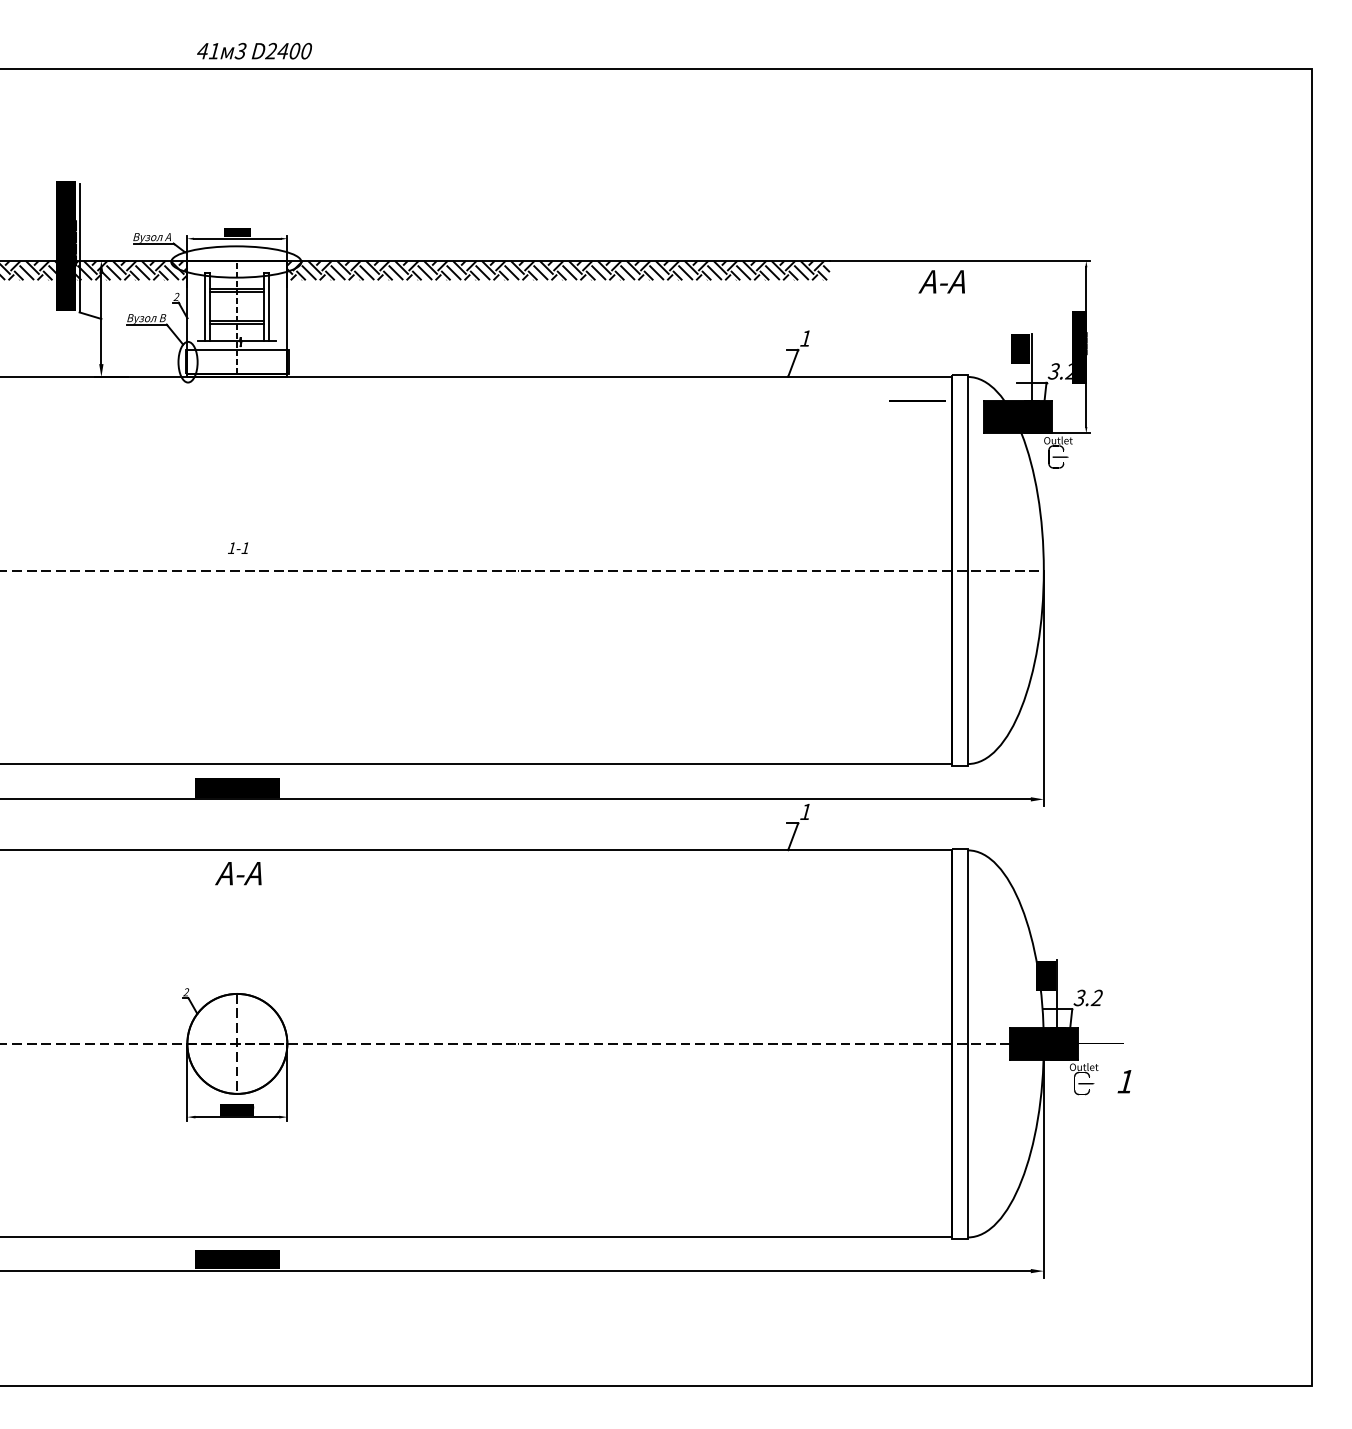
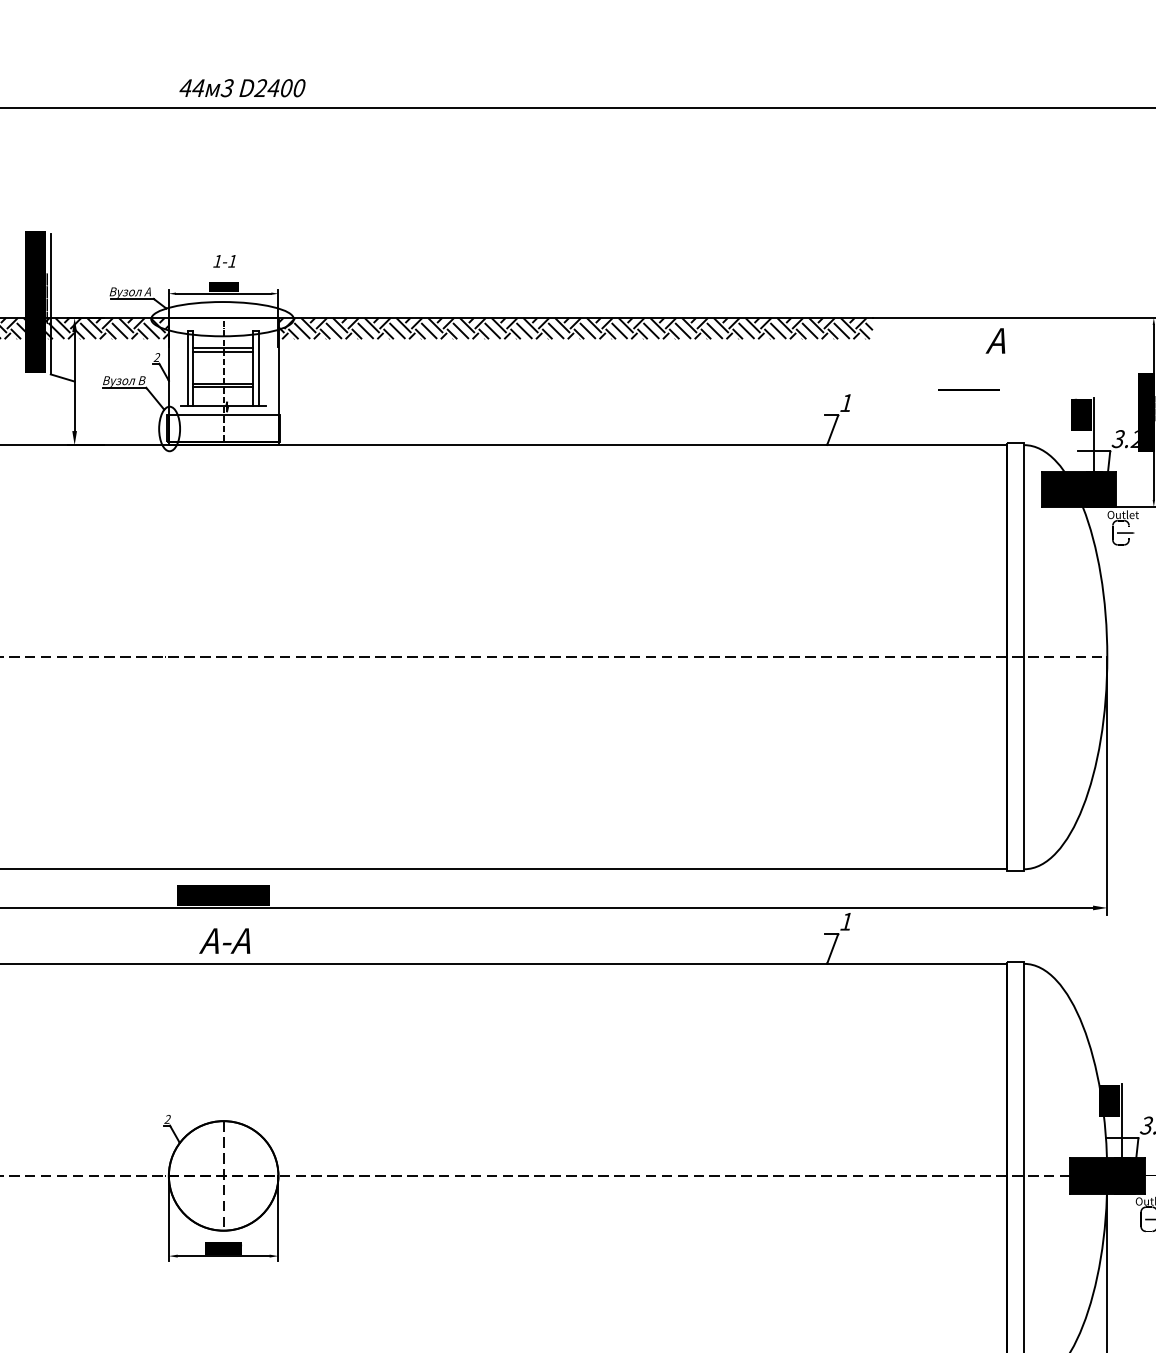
text: (213, 51) -> (197, 88), 41 -> 44
text: (941, 281) -> (995, 340), А-А -> А
line: (917, 400) -> (968, 389), moved
text: (238, 547) -> (224, 260), moved
text: (238, 873) -> (224, 940), moved

